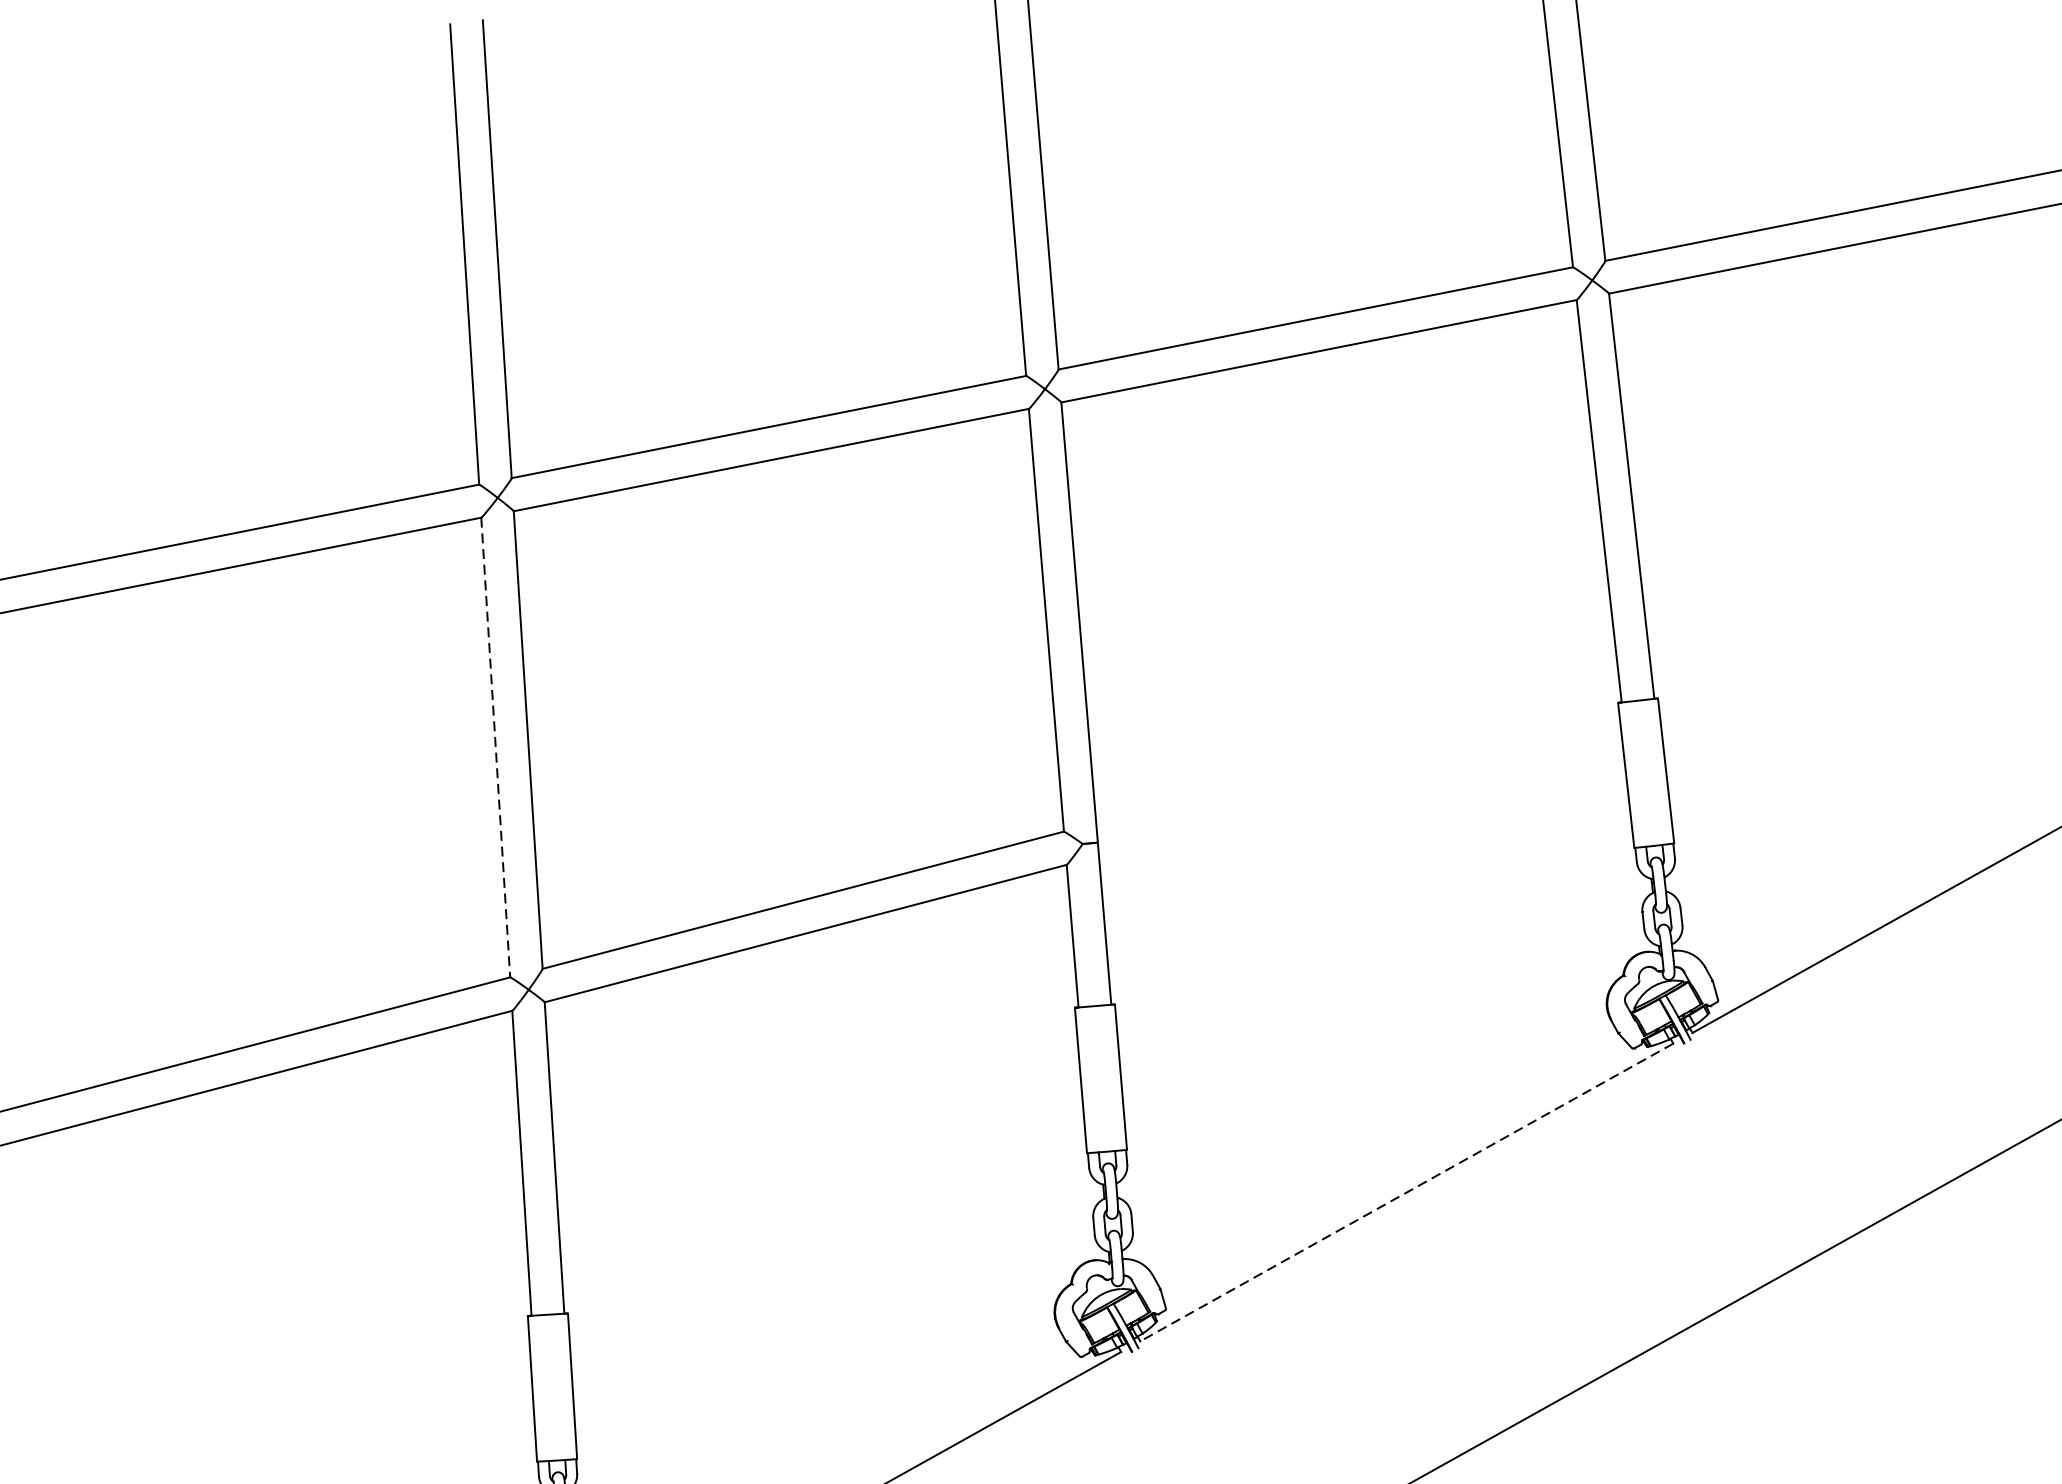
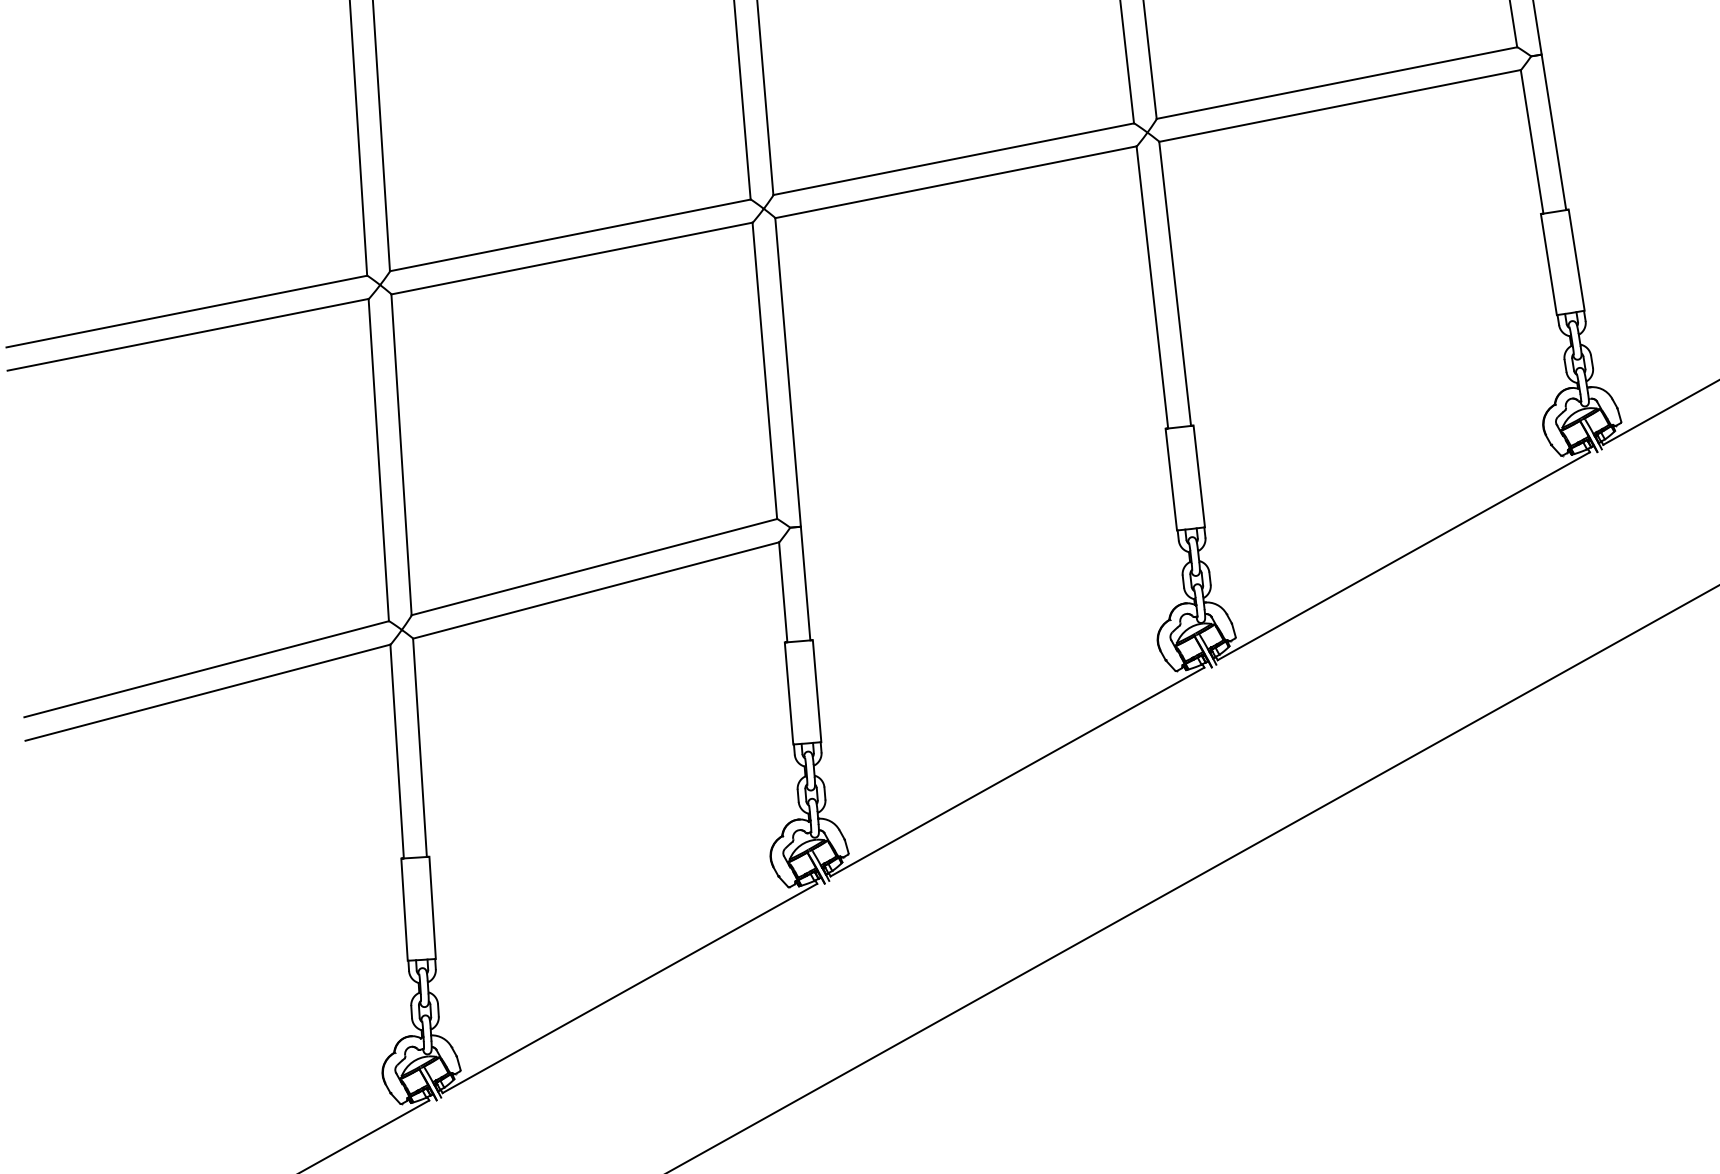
line: (495, 748) -> (378, 460), dashed -> solid
line: (1406, 1193) -> (1017, 772), dashed -> solid

